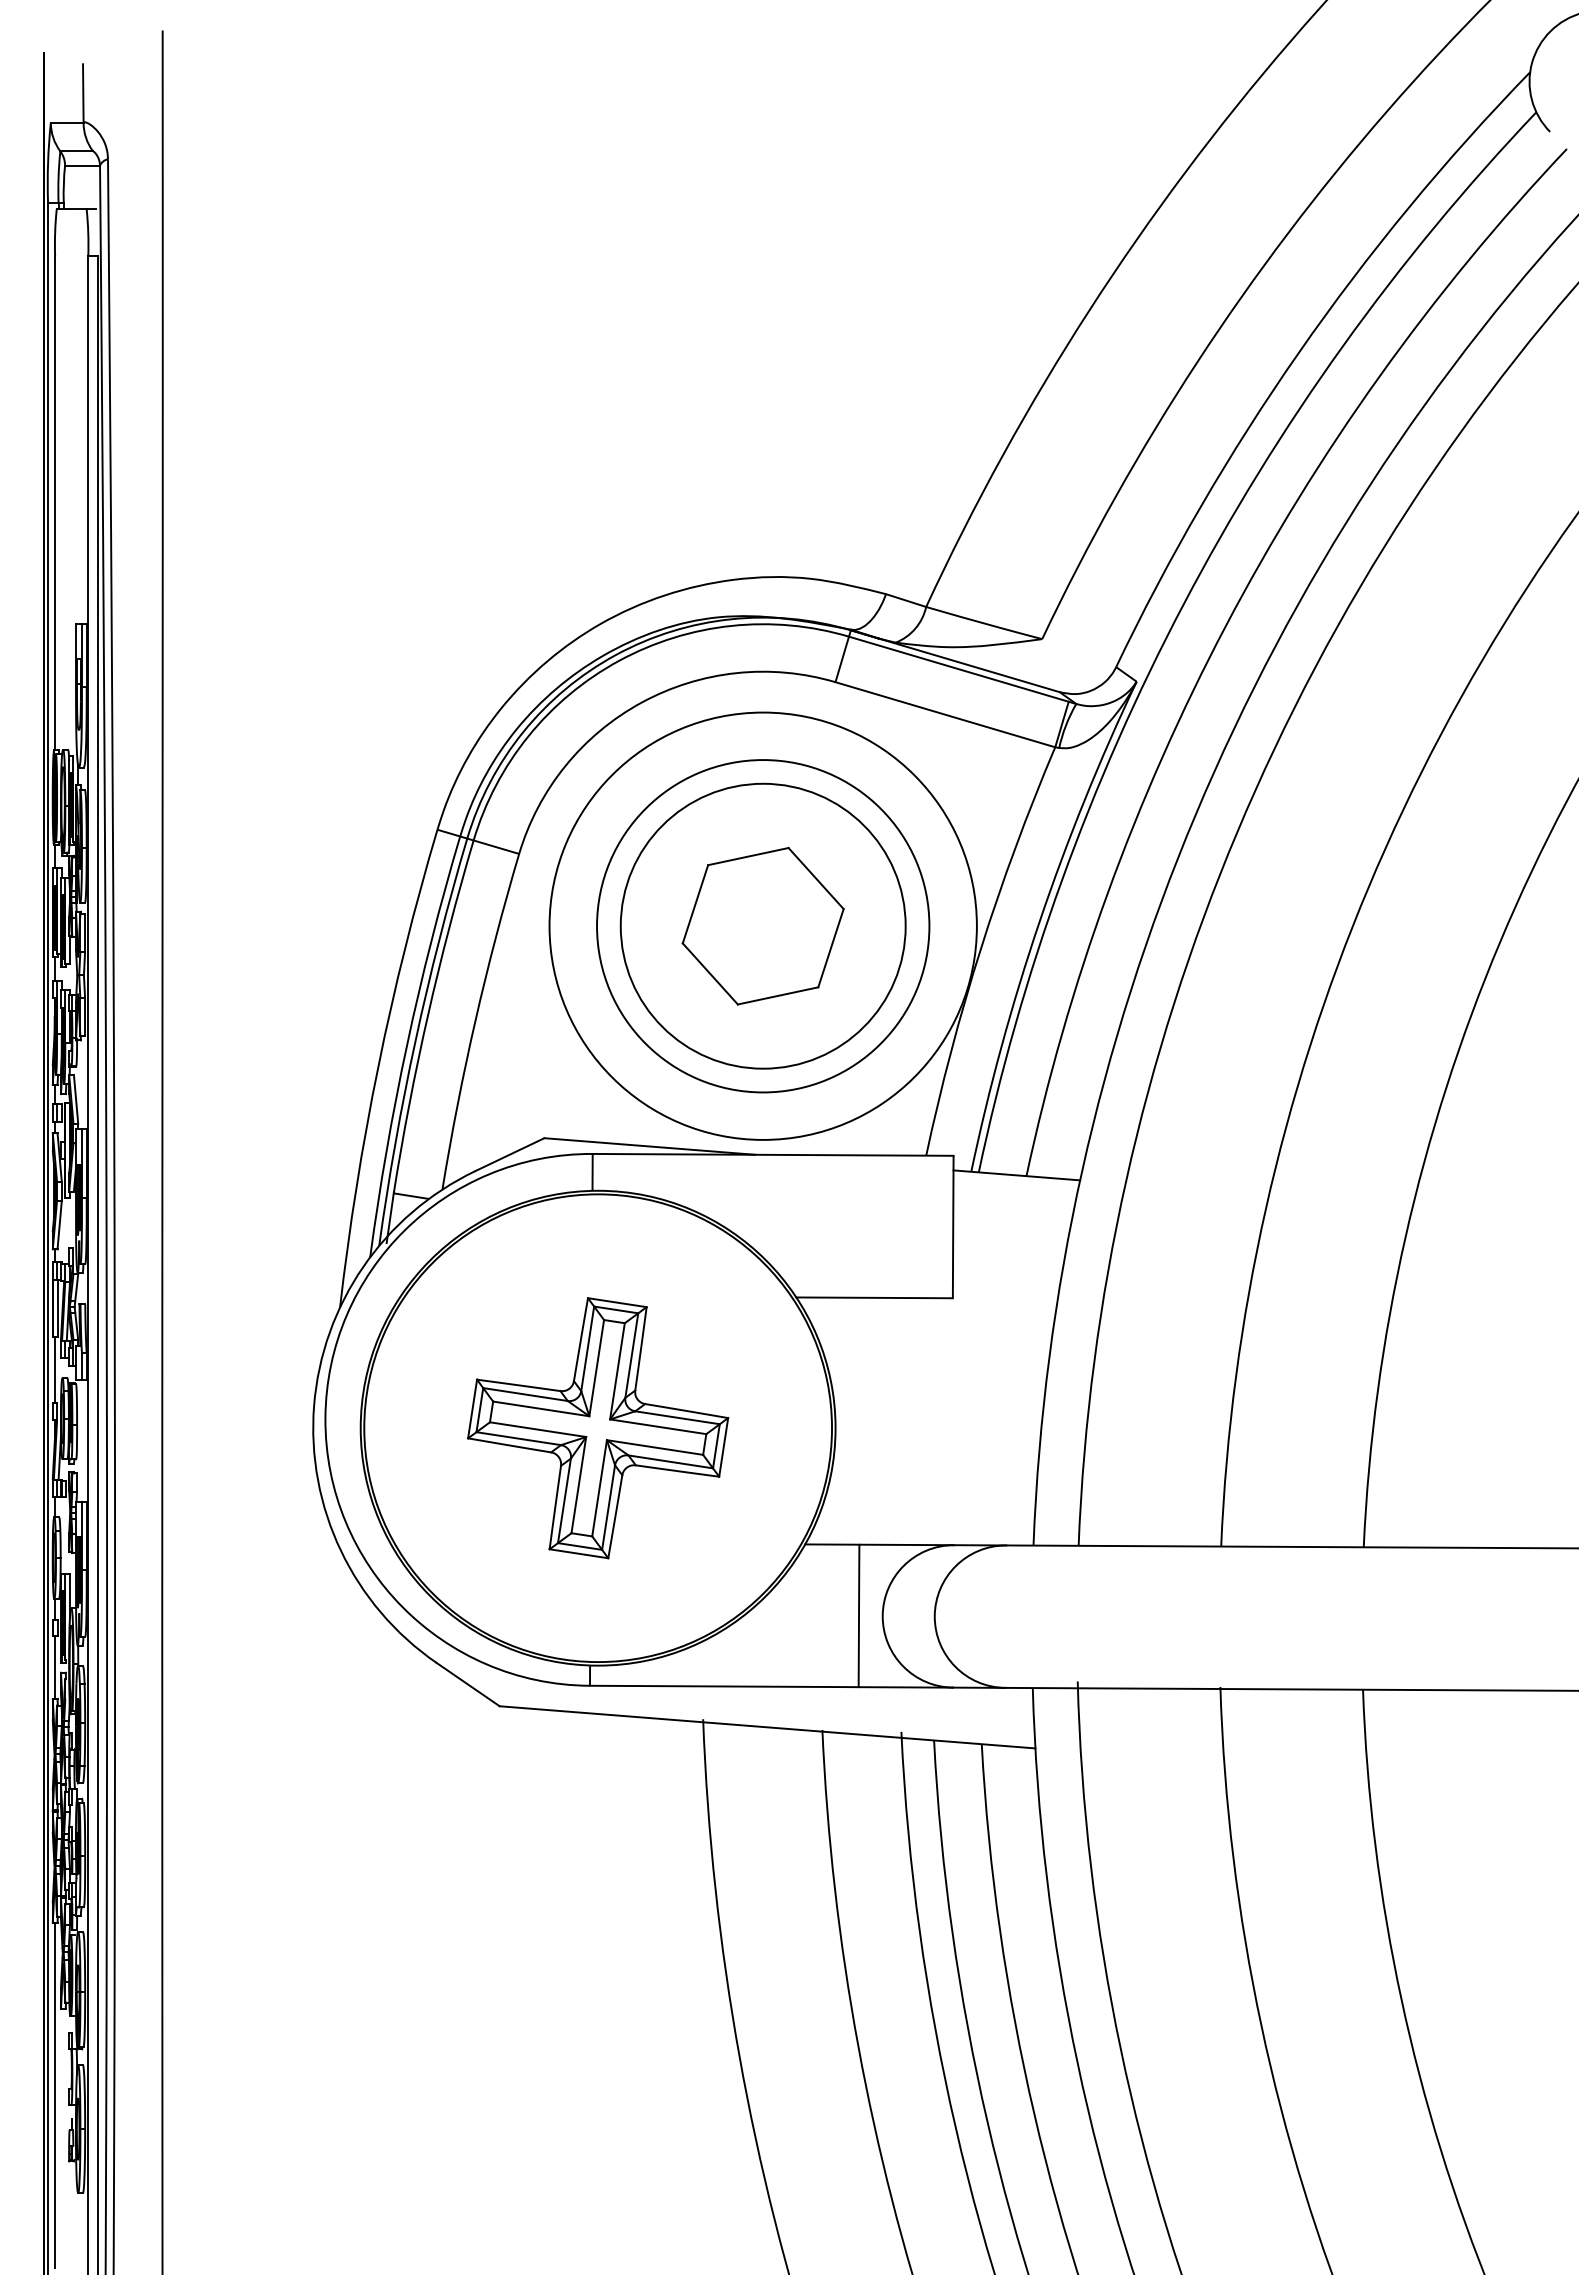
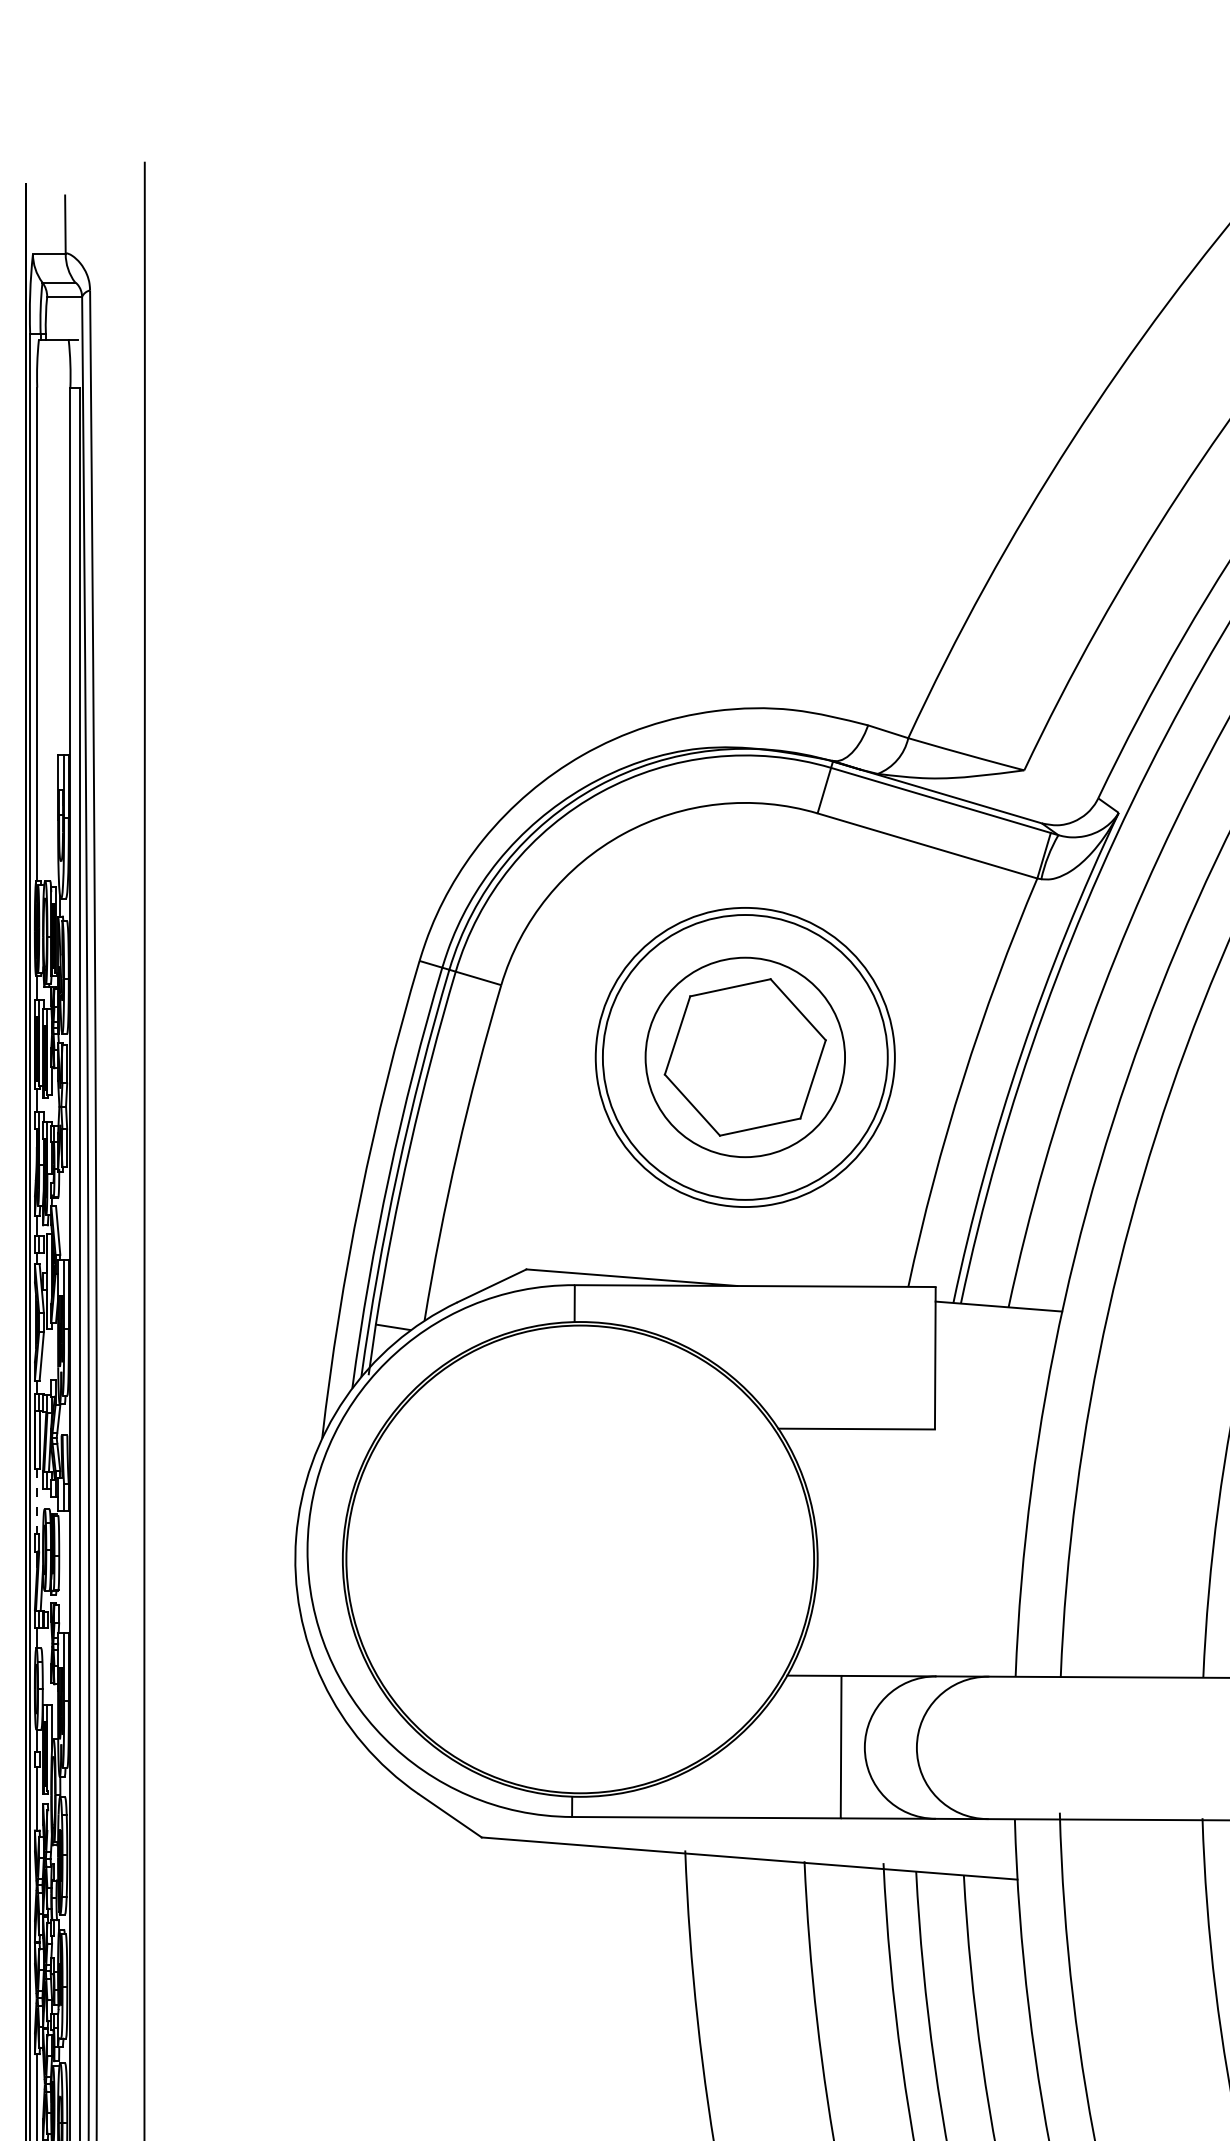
circle: (762, 925) -> (744, 1056), size x0.7
circle: (763, 926) -> (745, 1057), size x0.6
line: (55, 1370) -> (37, 1501), solid -> dashed
part: (598, 1428) -> (580, 1559), removed

